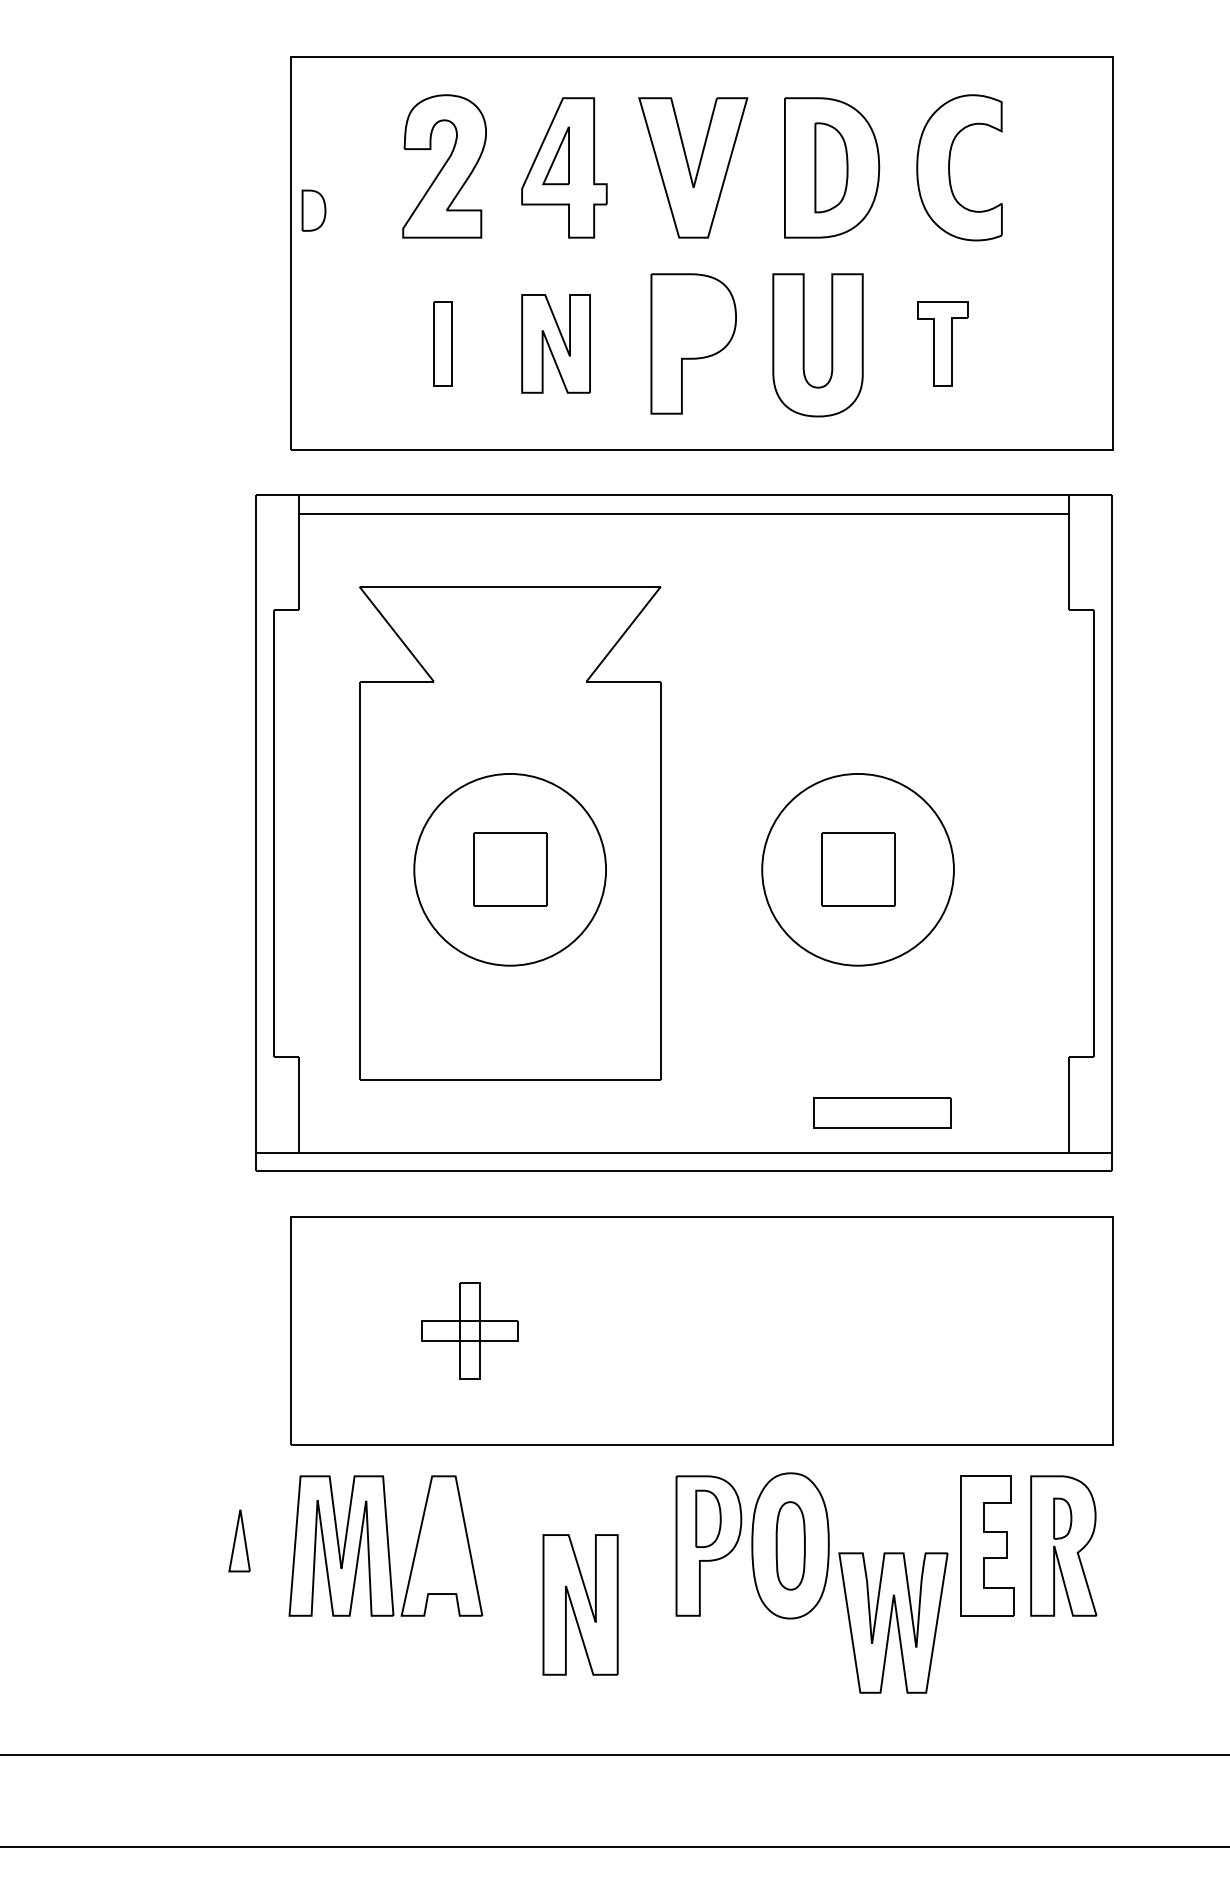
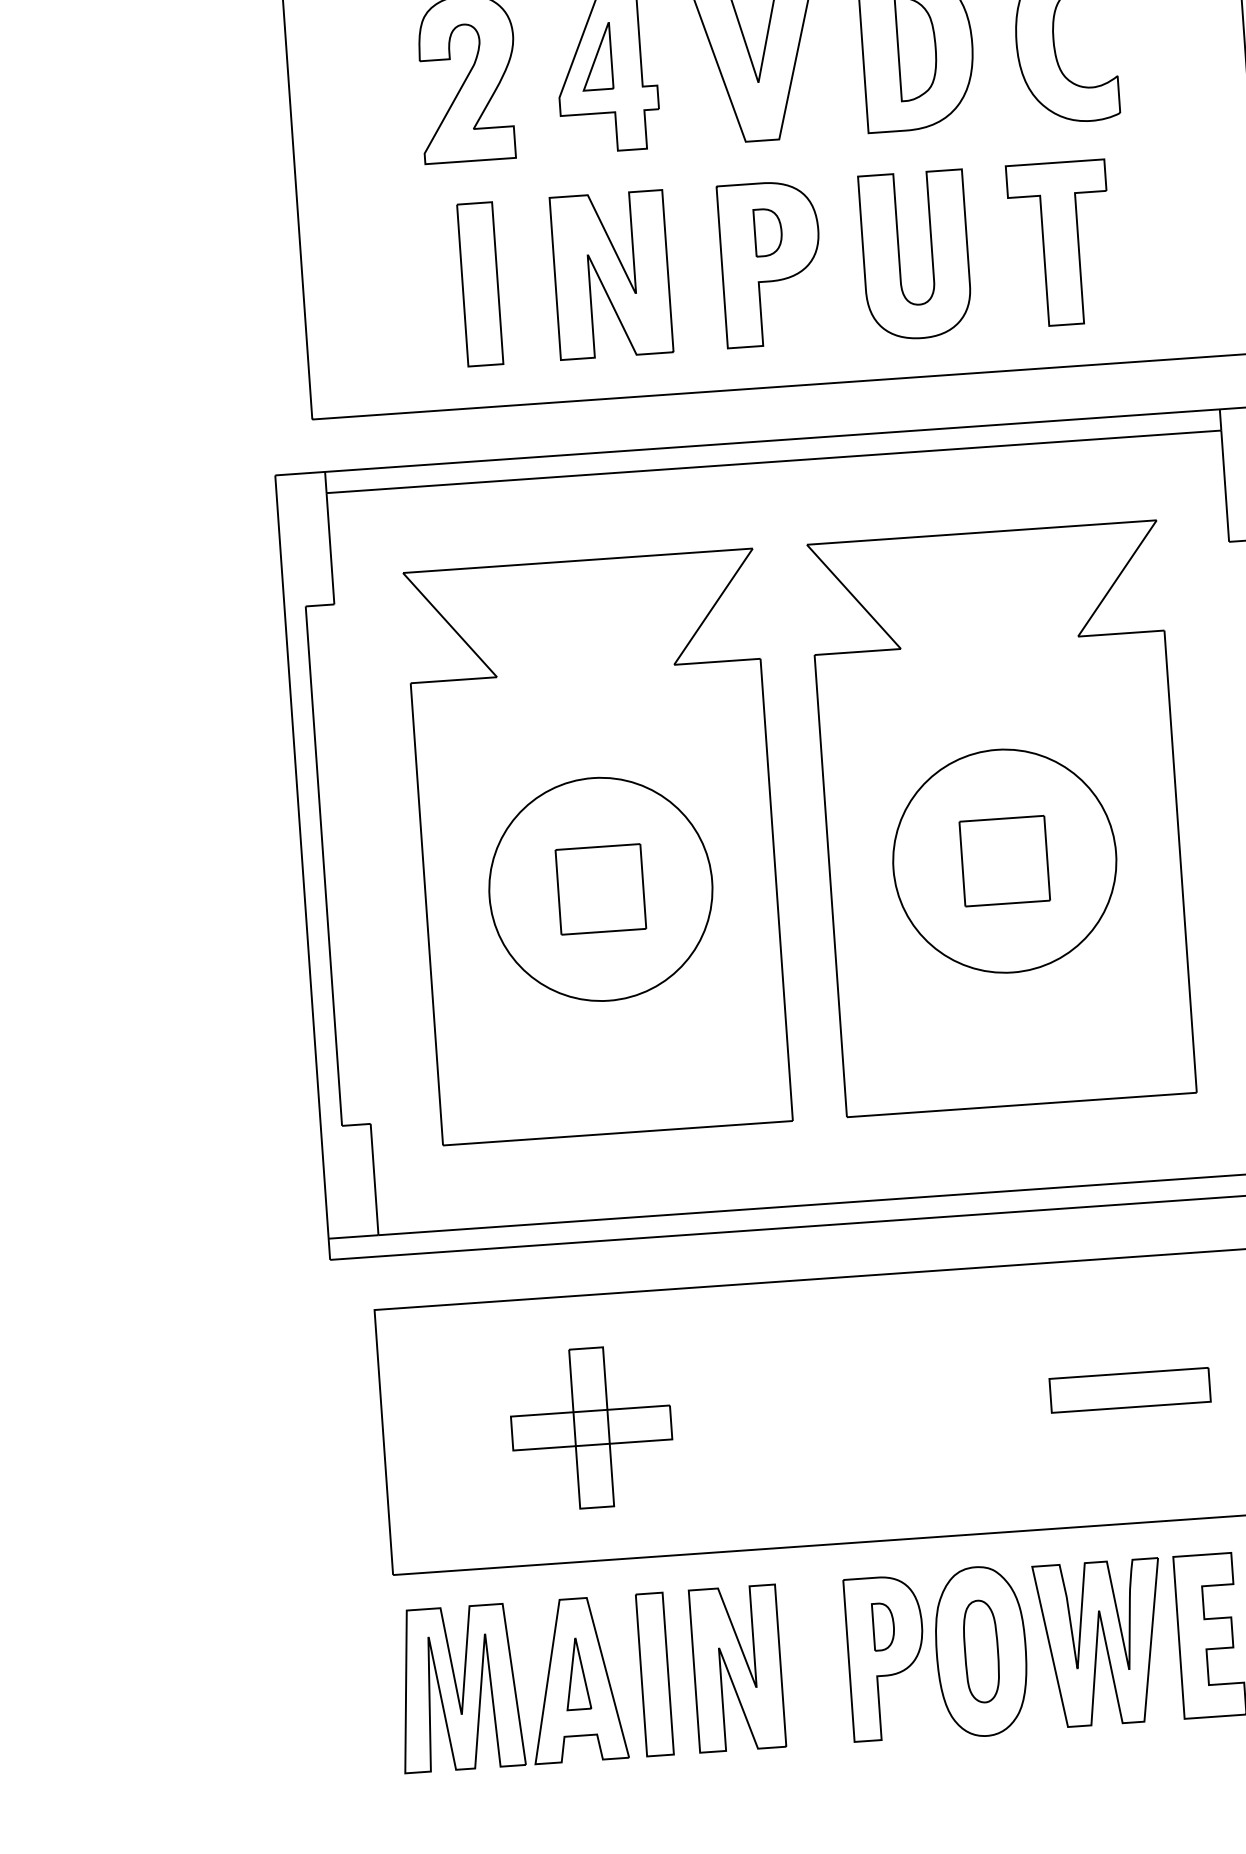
part: (313, 210) -> (767, 232), moved
part: (442, 343) -> (479, 283), size x1.67
part: (555, 343) -> (610, 274), size x1.43
part: (942, 343) -> (1060, 243), size x1.67
part: (857, 833) -> (1001, 819), added
part: (882, 1112) -> (1129, 1389), moved
part: (469, 1330) -> (591, 1427), size x1.43
part: (707, 1518) -> (882, 1626), size x0.71
part: (239, 1540) -> (576, 1673), moved
part: (509, 1545) -> (654, 1673), added
part: (580, 1604) -> (737, 1668), moved
part: (893, 1622) -> (1100, 1642), moved

